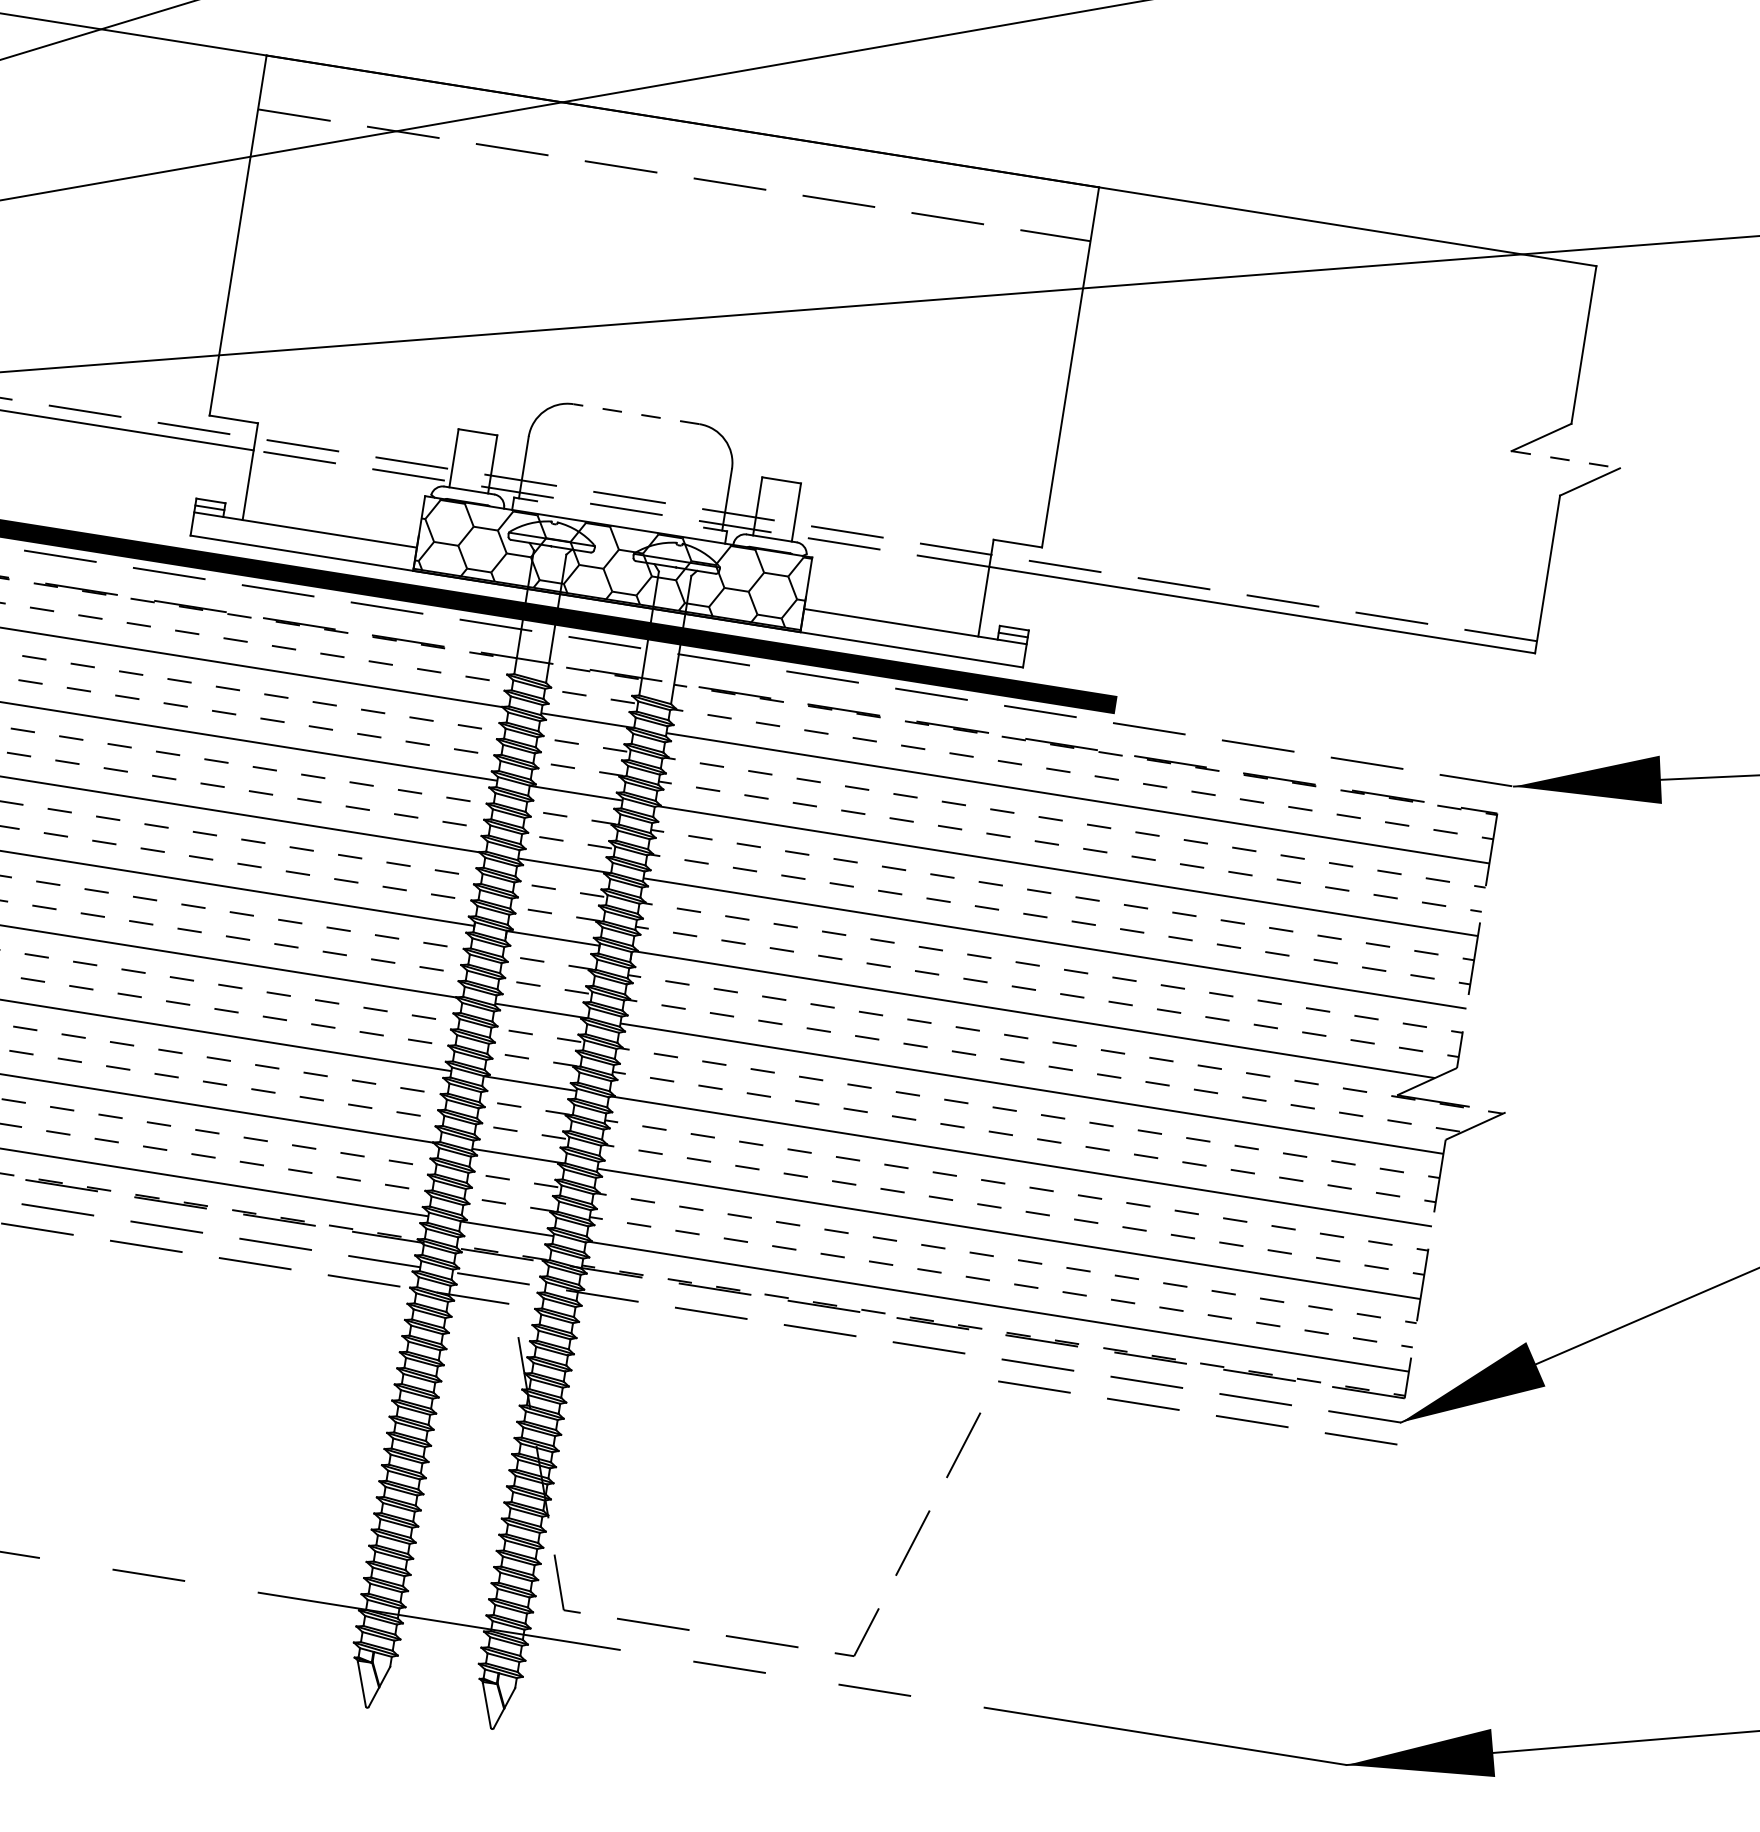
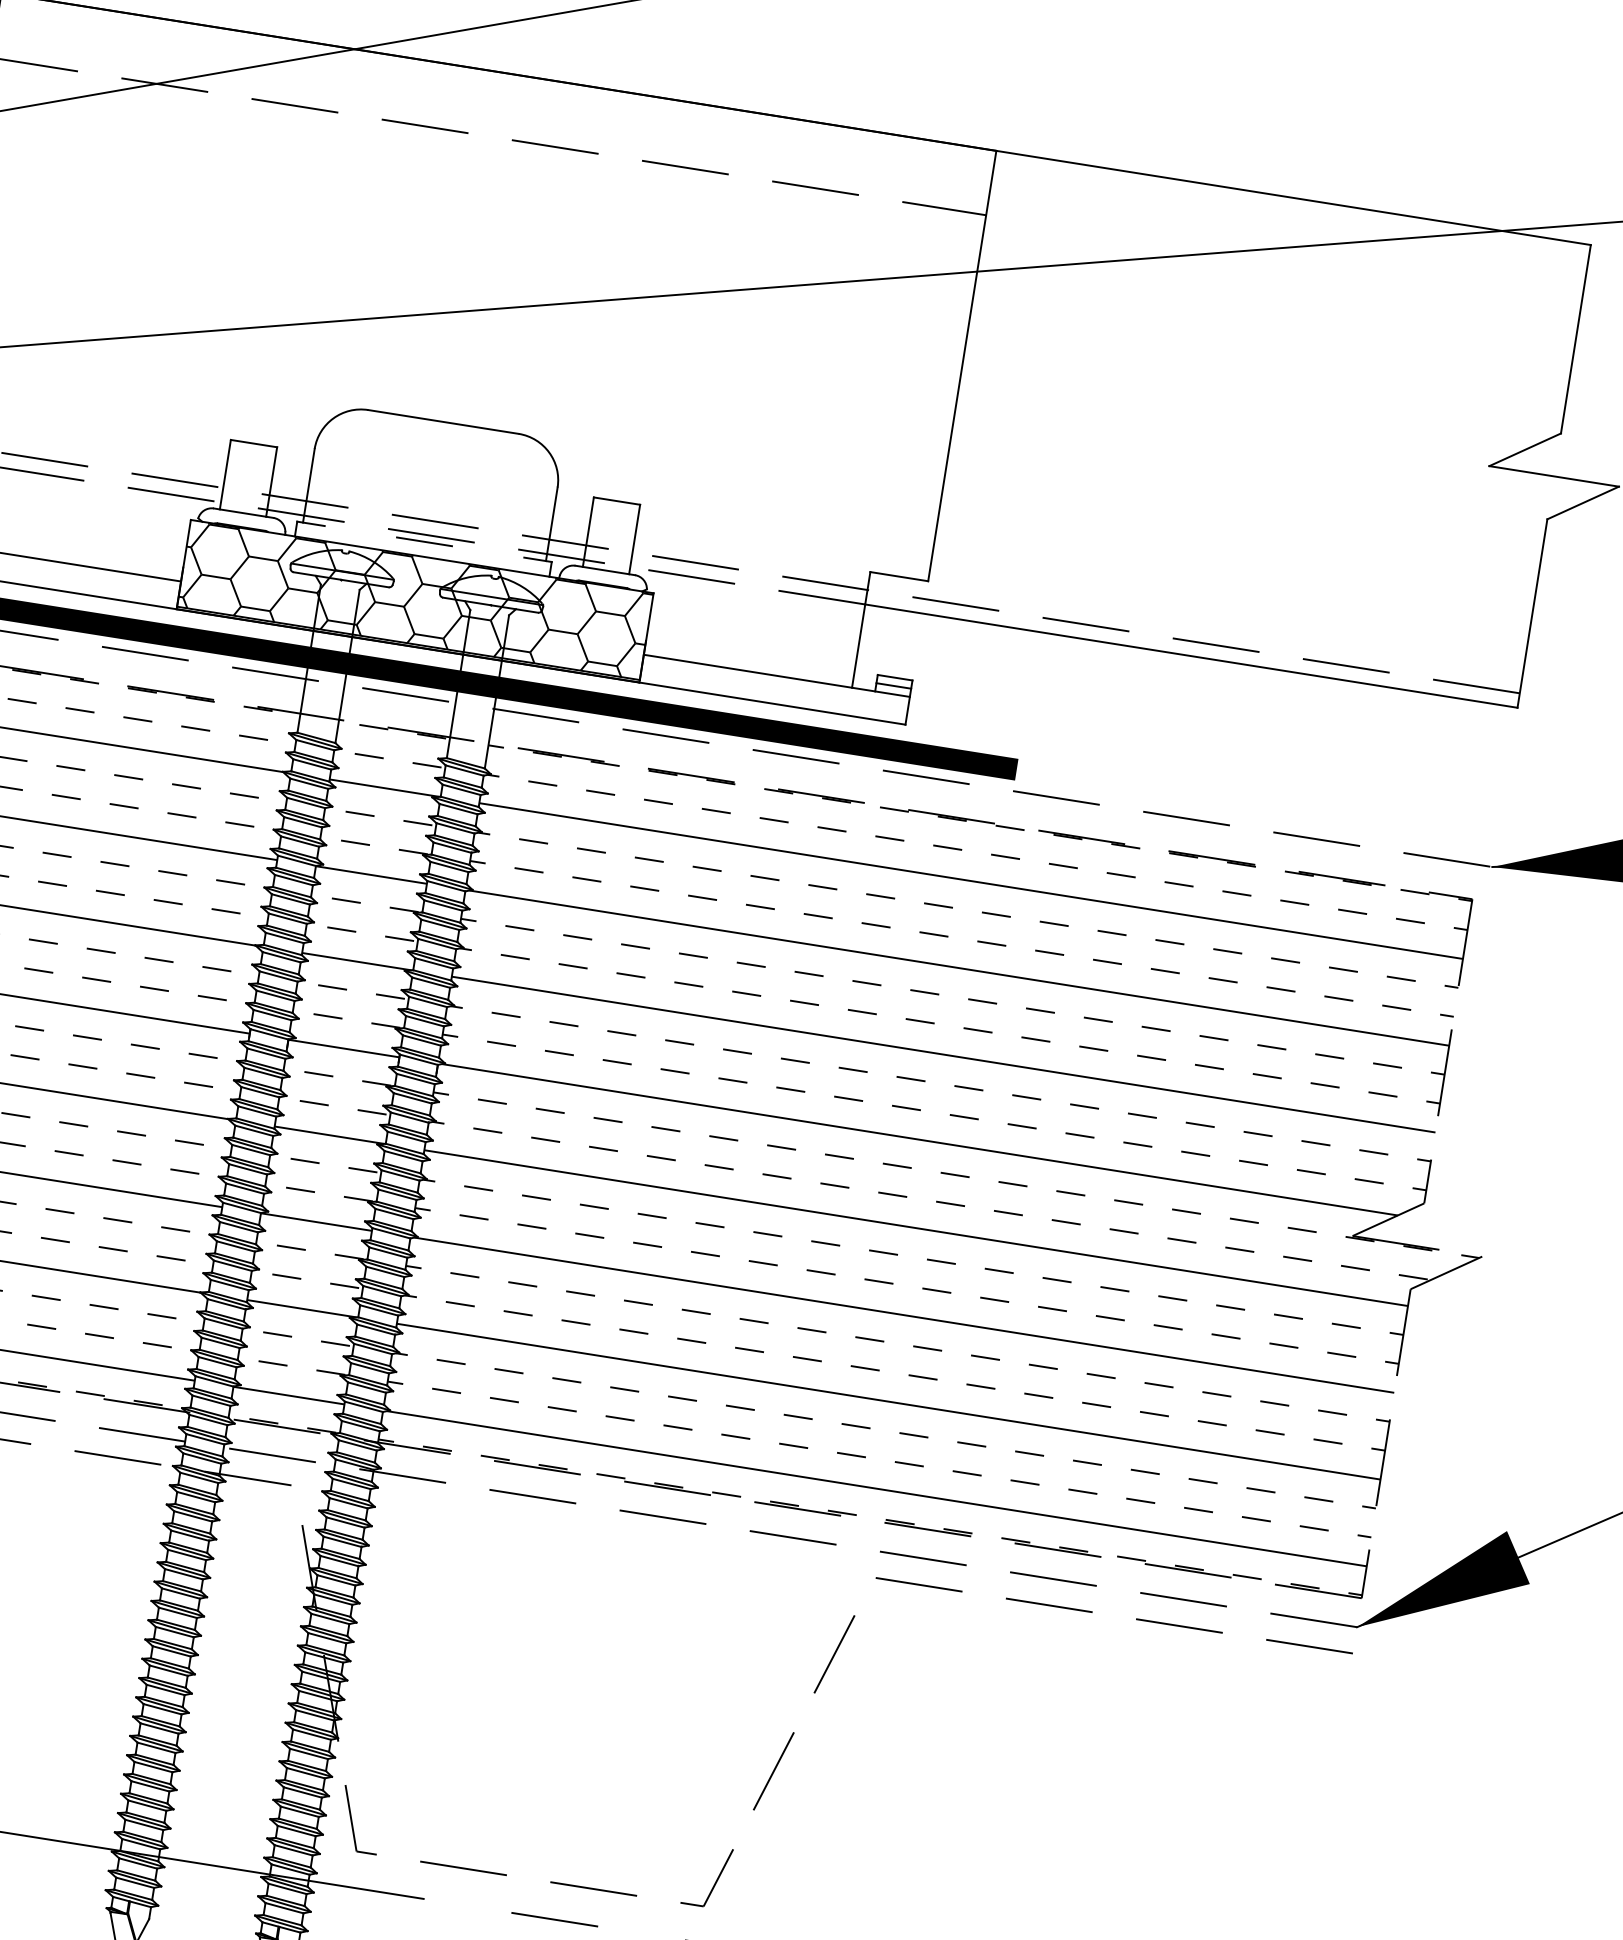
line: (636, 414) -> (443, 422), dashed -> solid
line: (1565, 459) -> (1553, 476), dashed -> solid
line: (620, 514) -> (424, 541), added

